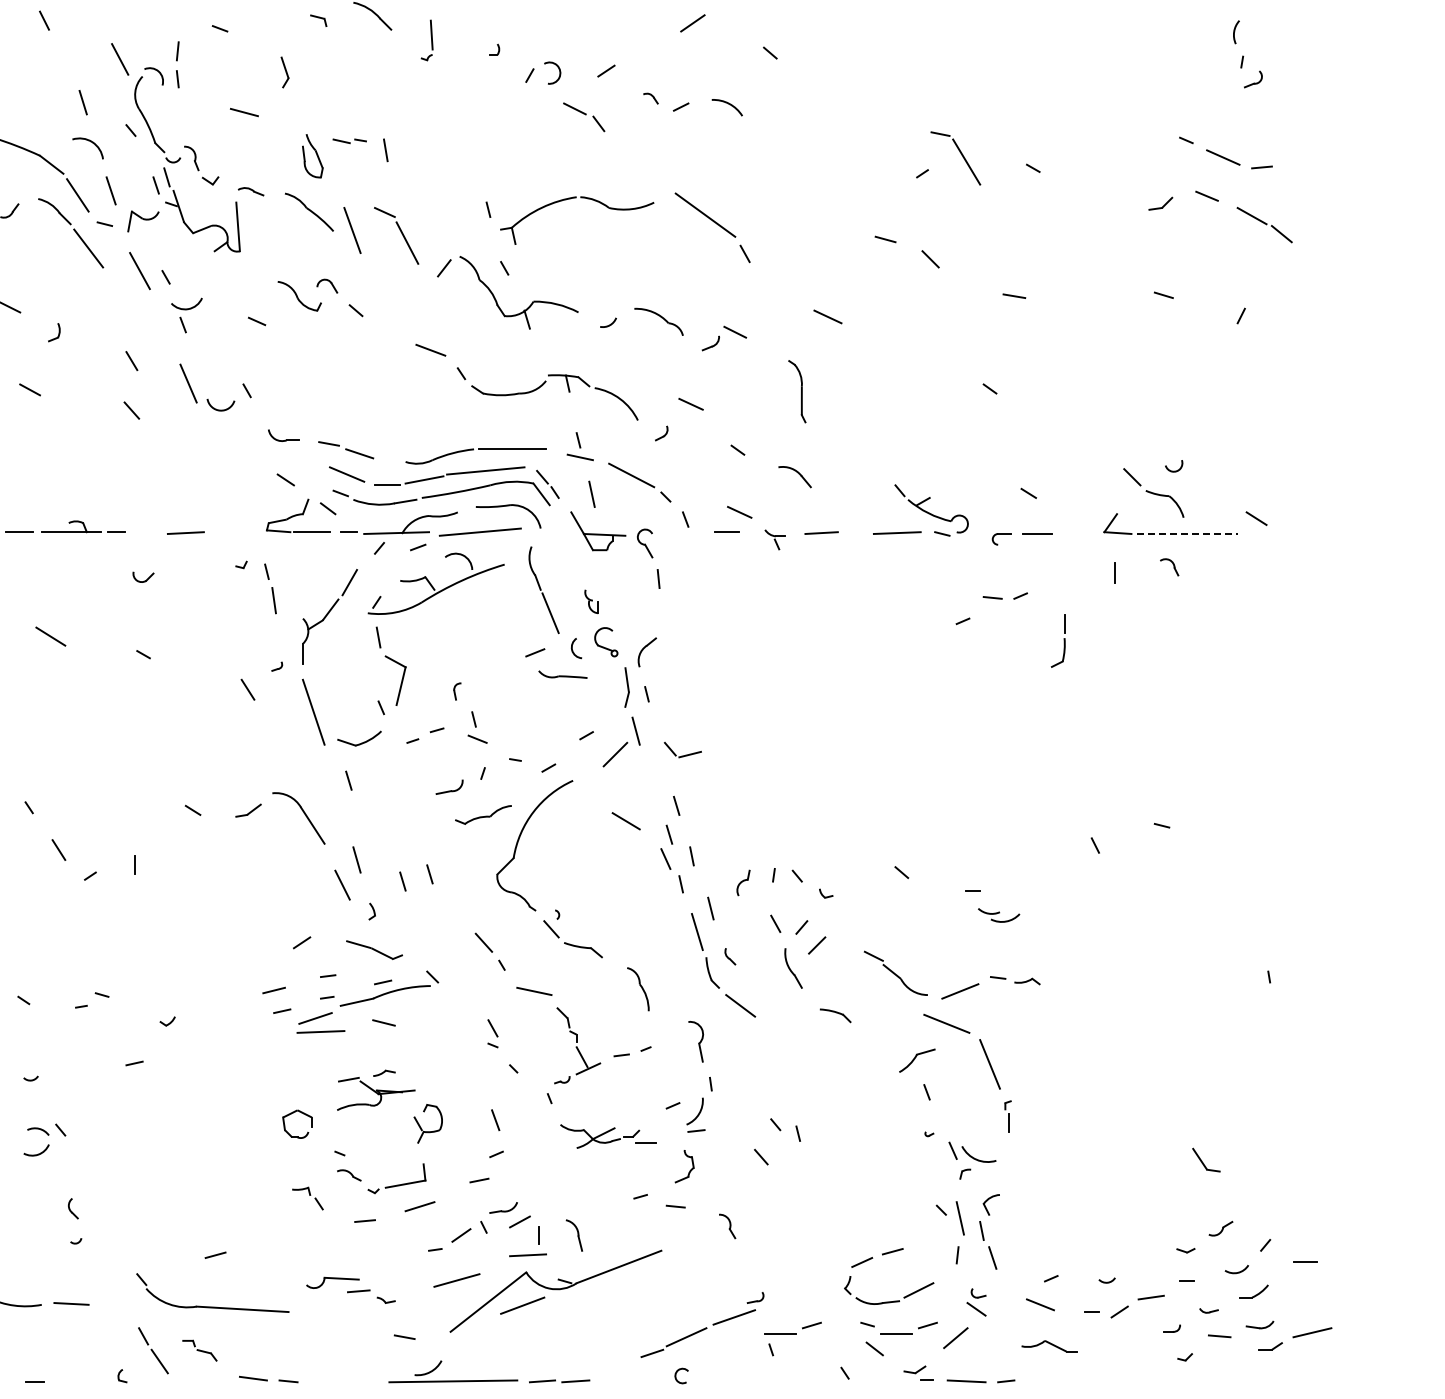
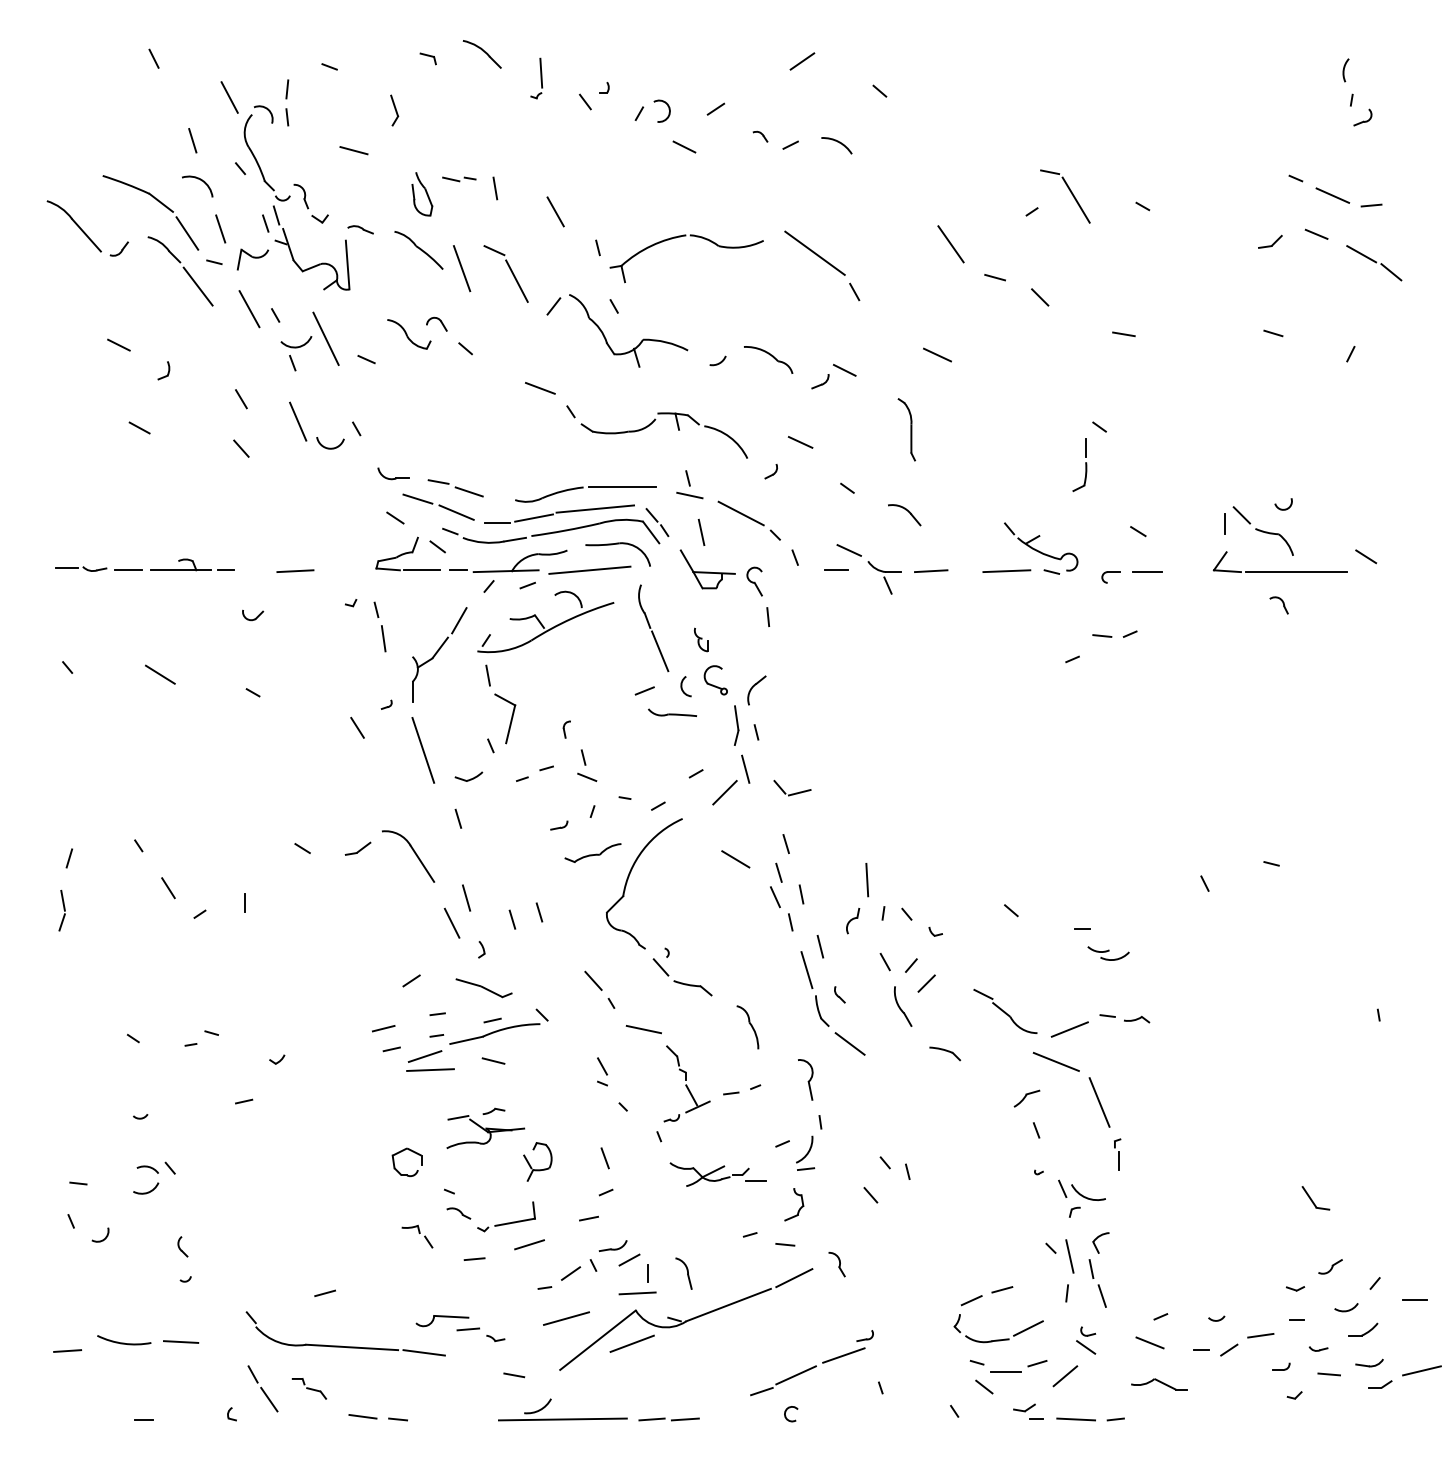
line: (598, 123) -> (585, 101), moved
line: (445, 173) -> (555, 211), added
line: (840, 206) -> (950, 244), added
line: (215, 300) -> (325, 338), added
line: (307, 460) -> (417, 498), added
line: (1187, 534) -> (1297, 572), dashed -> solid
part: (774, 539) -> (884, 577), size x1.67
line: (1114, 572) -> (1224, 523), moved
part: (1057, 641) -> (1079, 465), moved
part: (358, 738) -> (468, 776), size x0.62
part: (449, 787) -> (559, 825), size x0.62
line: (757, 841) -> (867, 879), added
part: (916, 1060) -> (1026, 1098), size x0.71
line: (684, 1240) -> (794, 1278), added
line: (313, 1314) -> (423, 1352), added
part: (792, 1328) -> (902, 1366), removed

